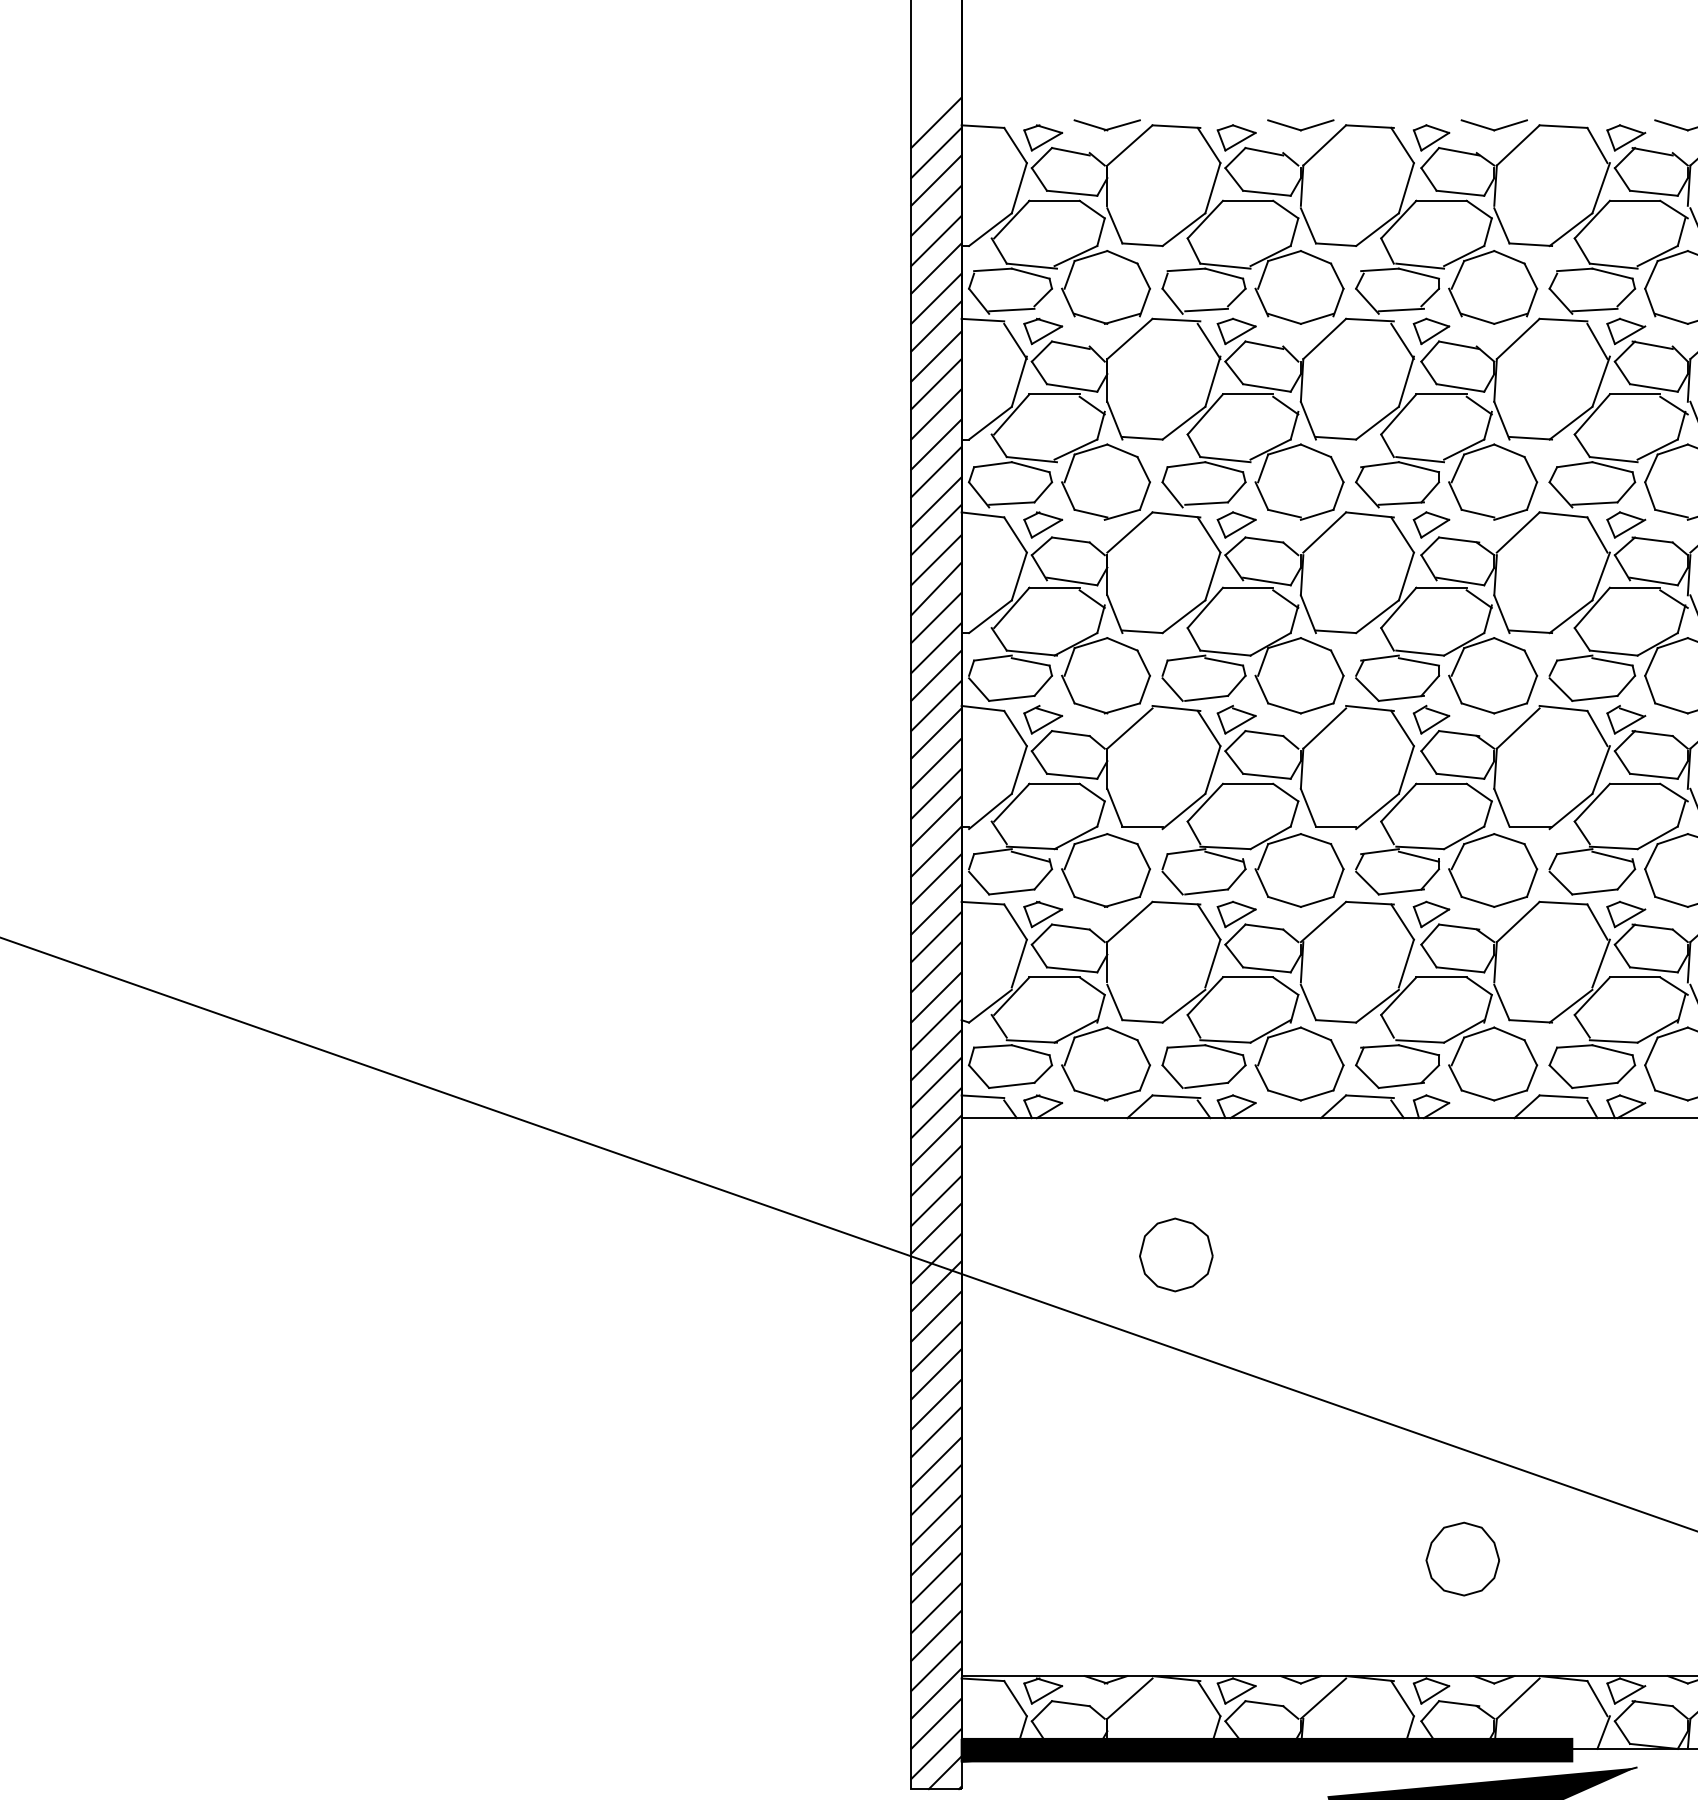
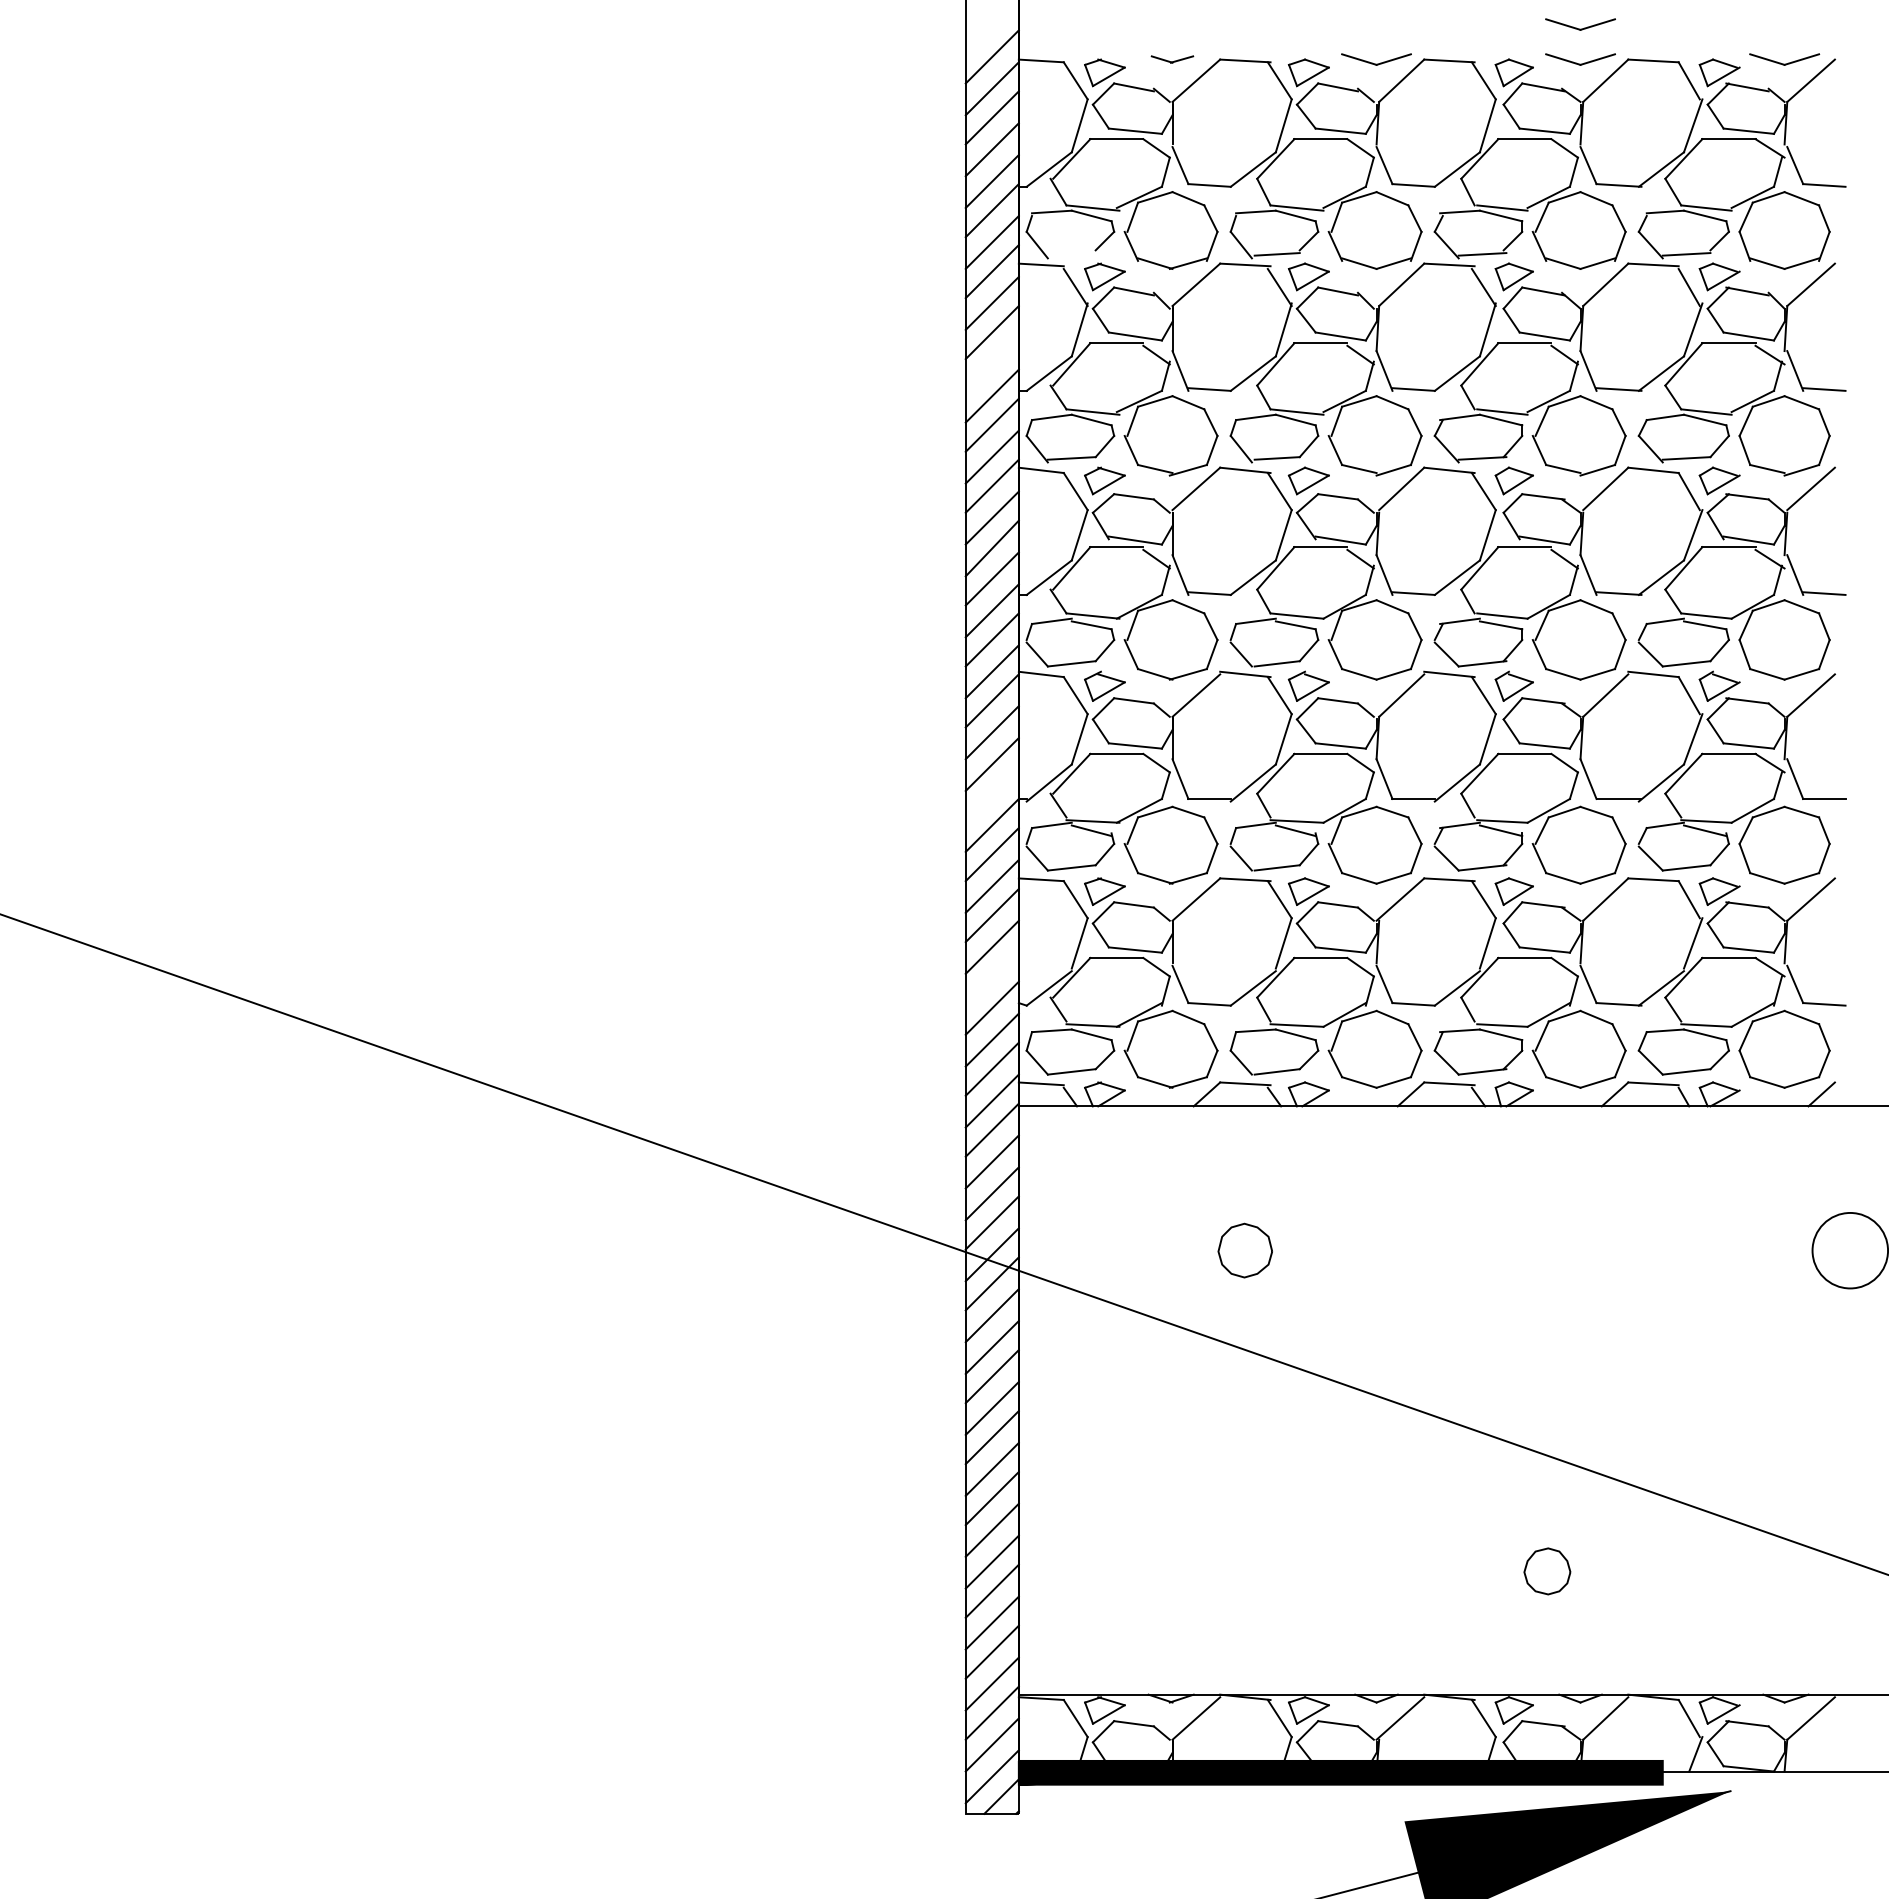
part: (1494, 92) -> (1580, 24), added
part: (1107, 125) -> (1172, 59), size x0.6
line: (1011, 310) -> (1071, 254), removed
line: (935, 413) -> (991, 363), removed
line: (935, 821) -> (991, 793), removed
line: (935, 996) -> (991, 978), removed
part: (1176, 1254) -> (1245, 1250), size x0.7
part: (1462, 1559) -> (1547, 1571), size x0.6

